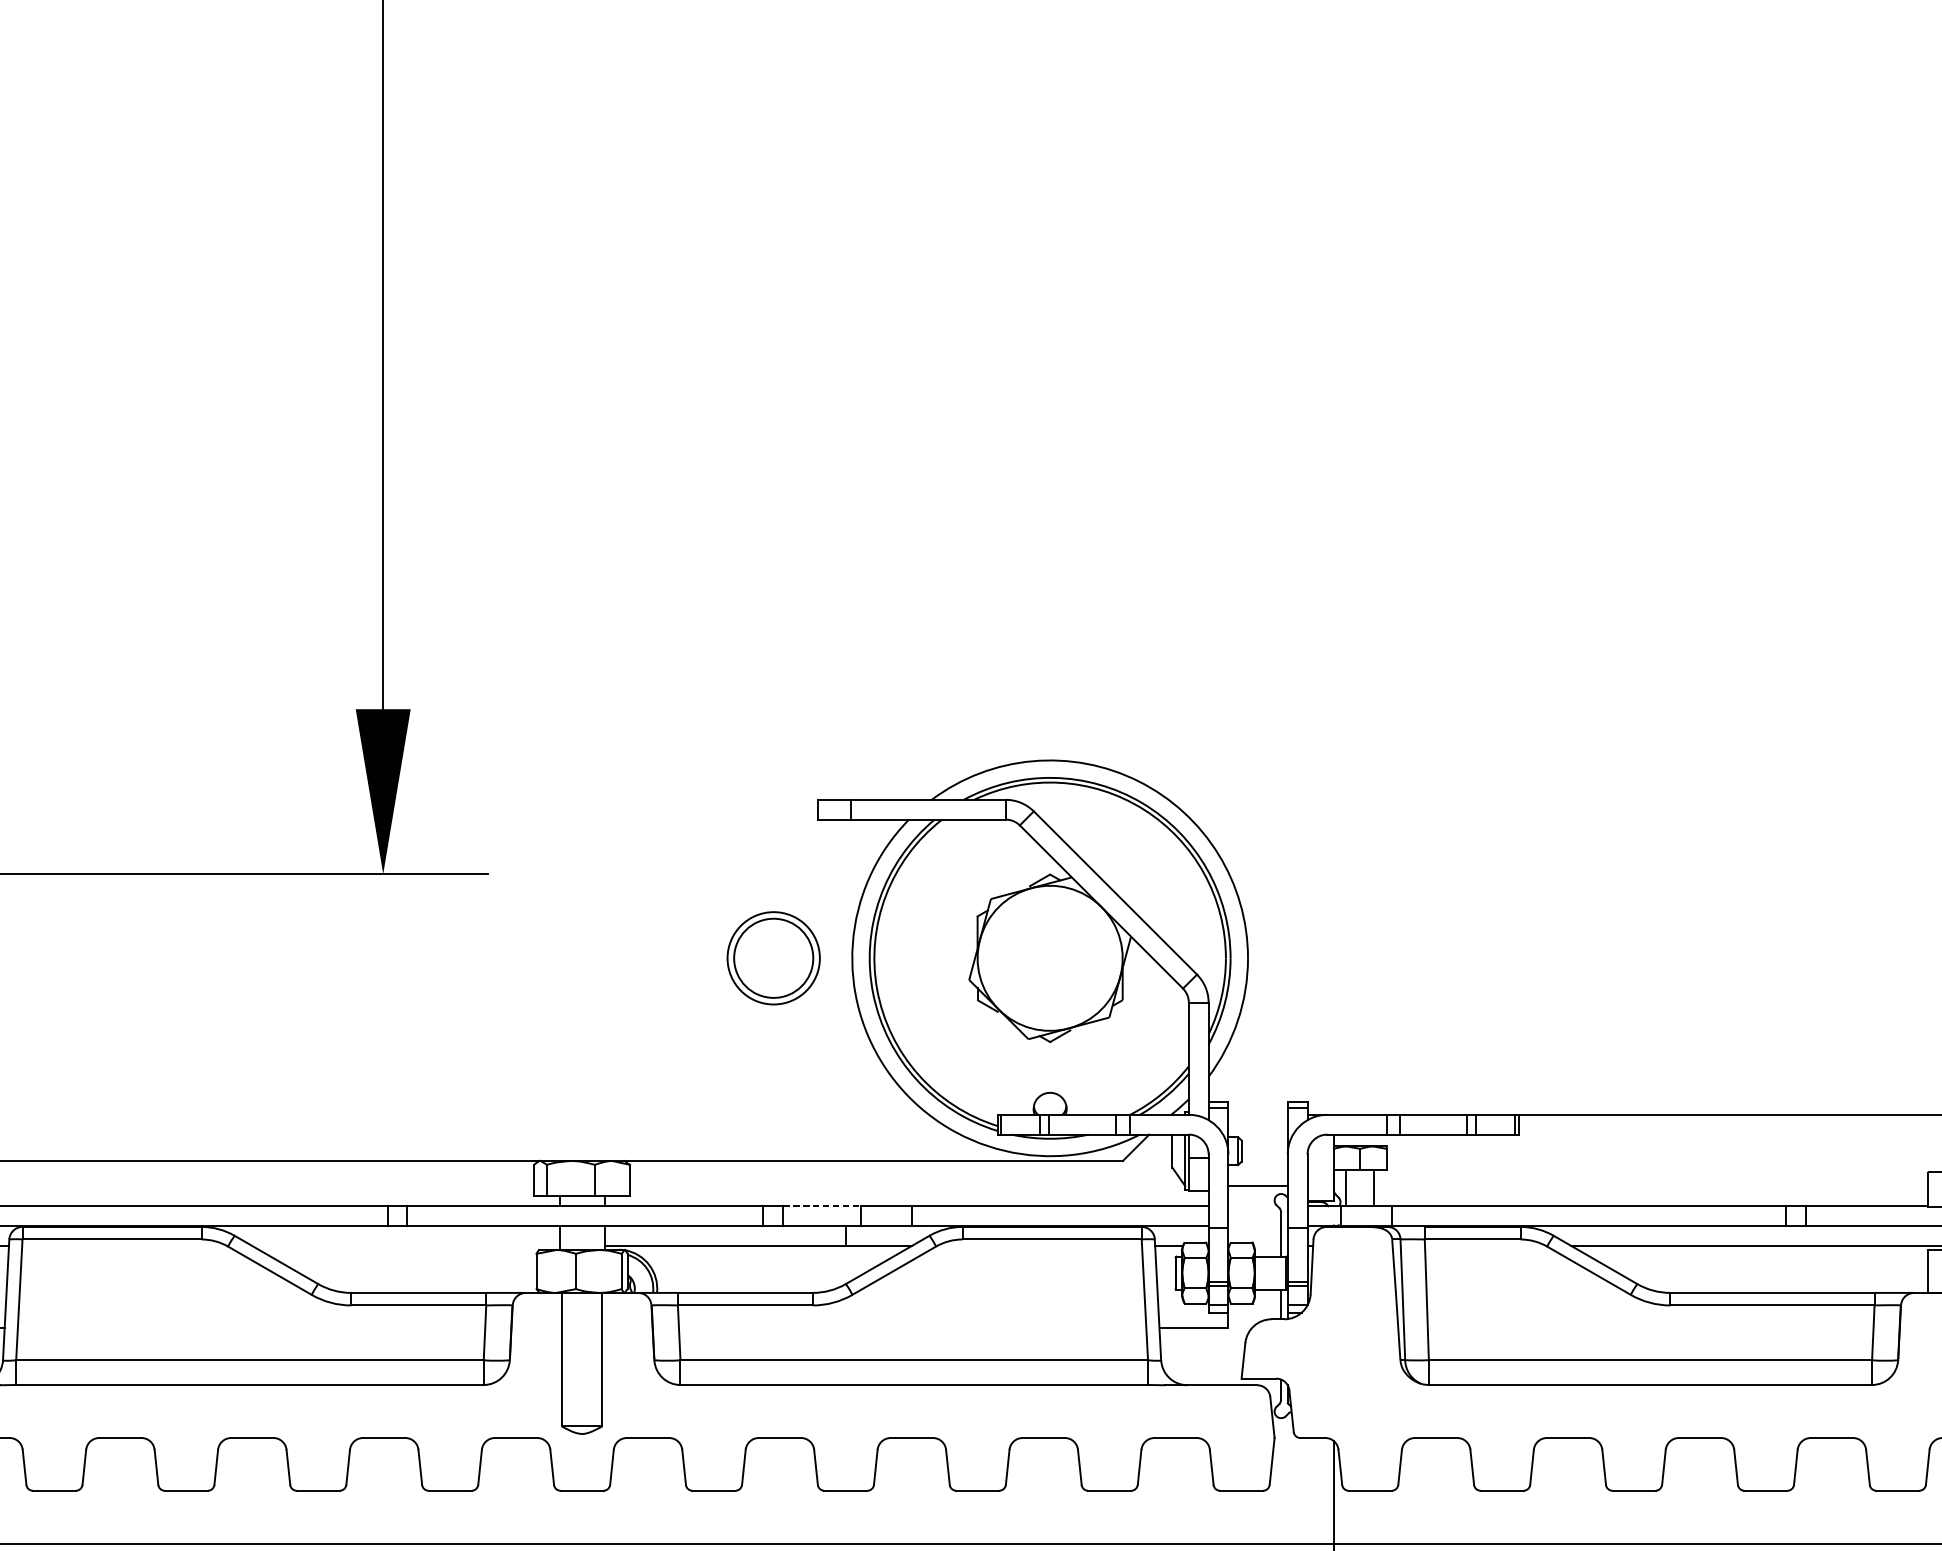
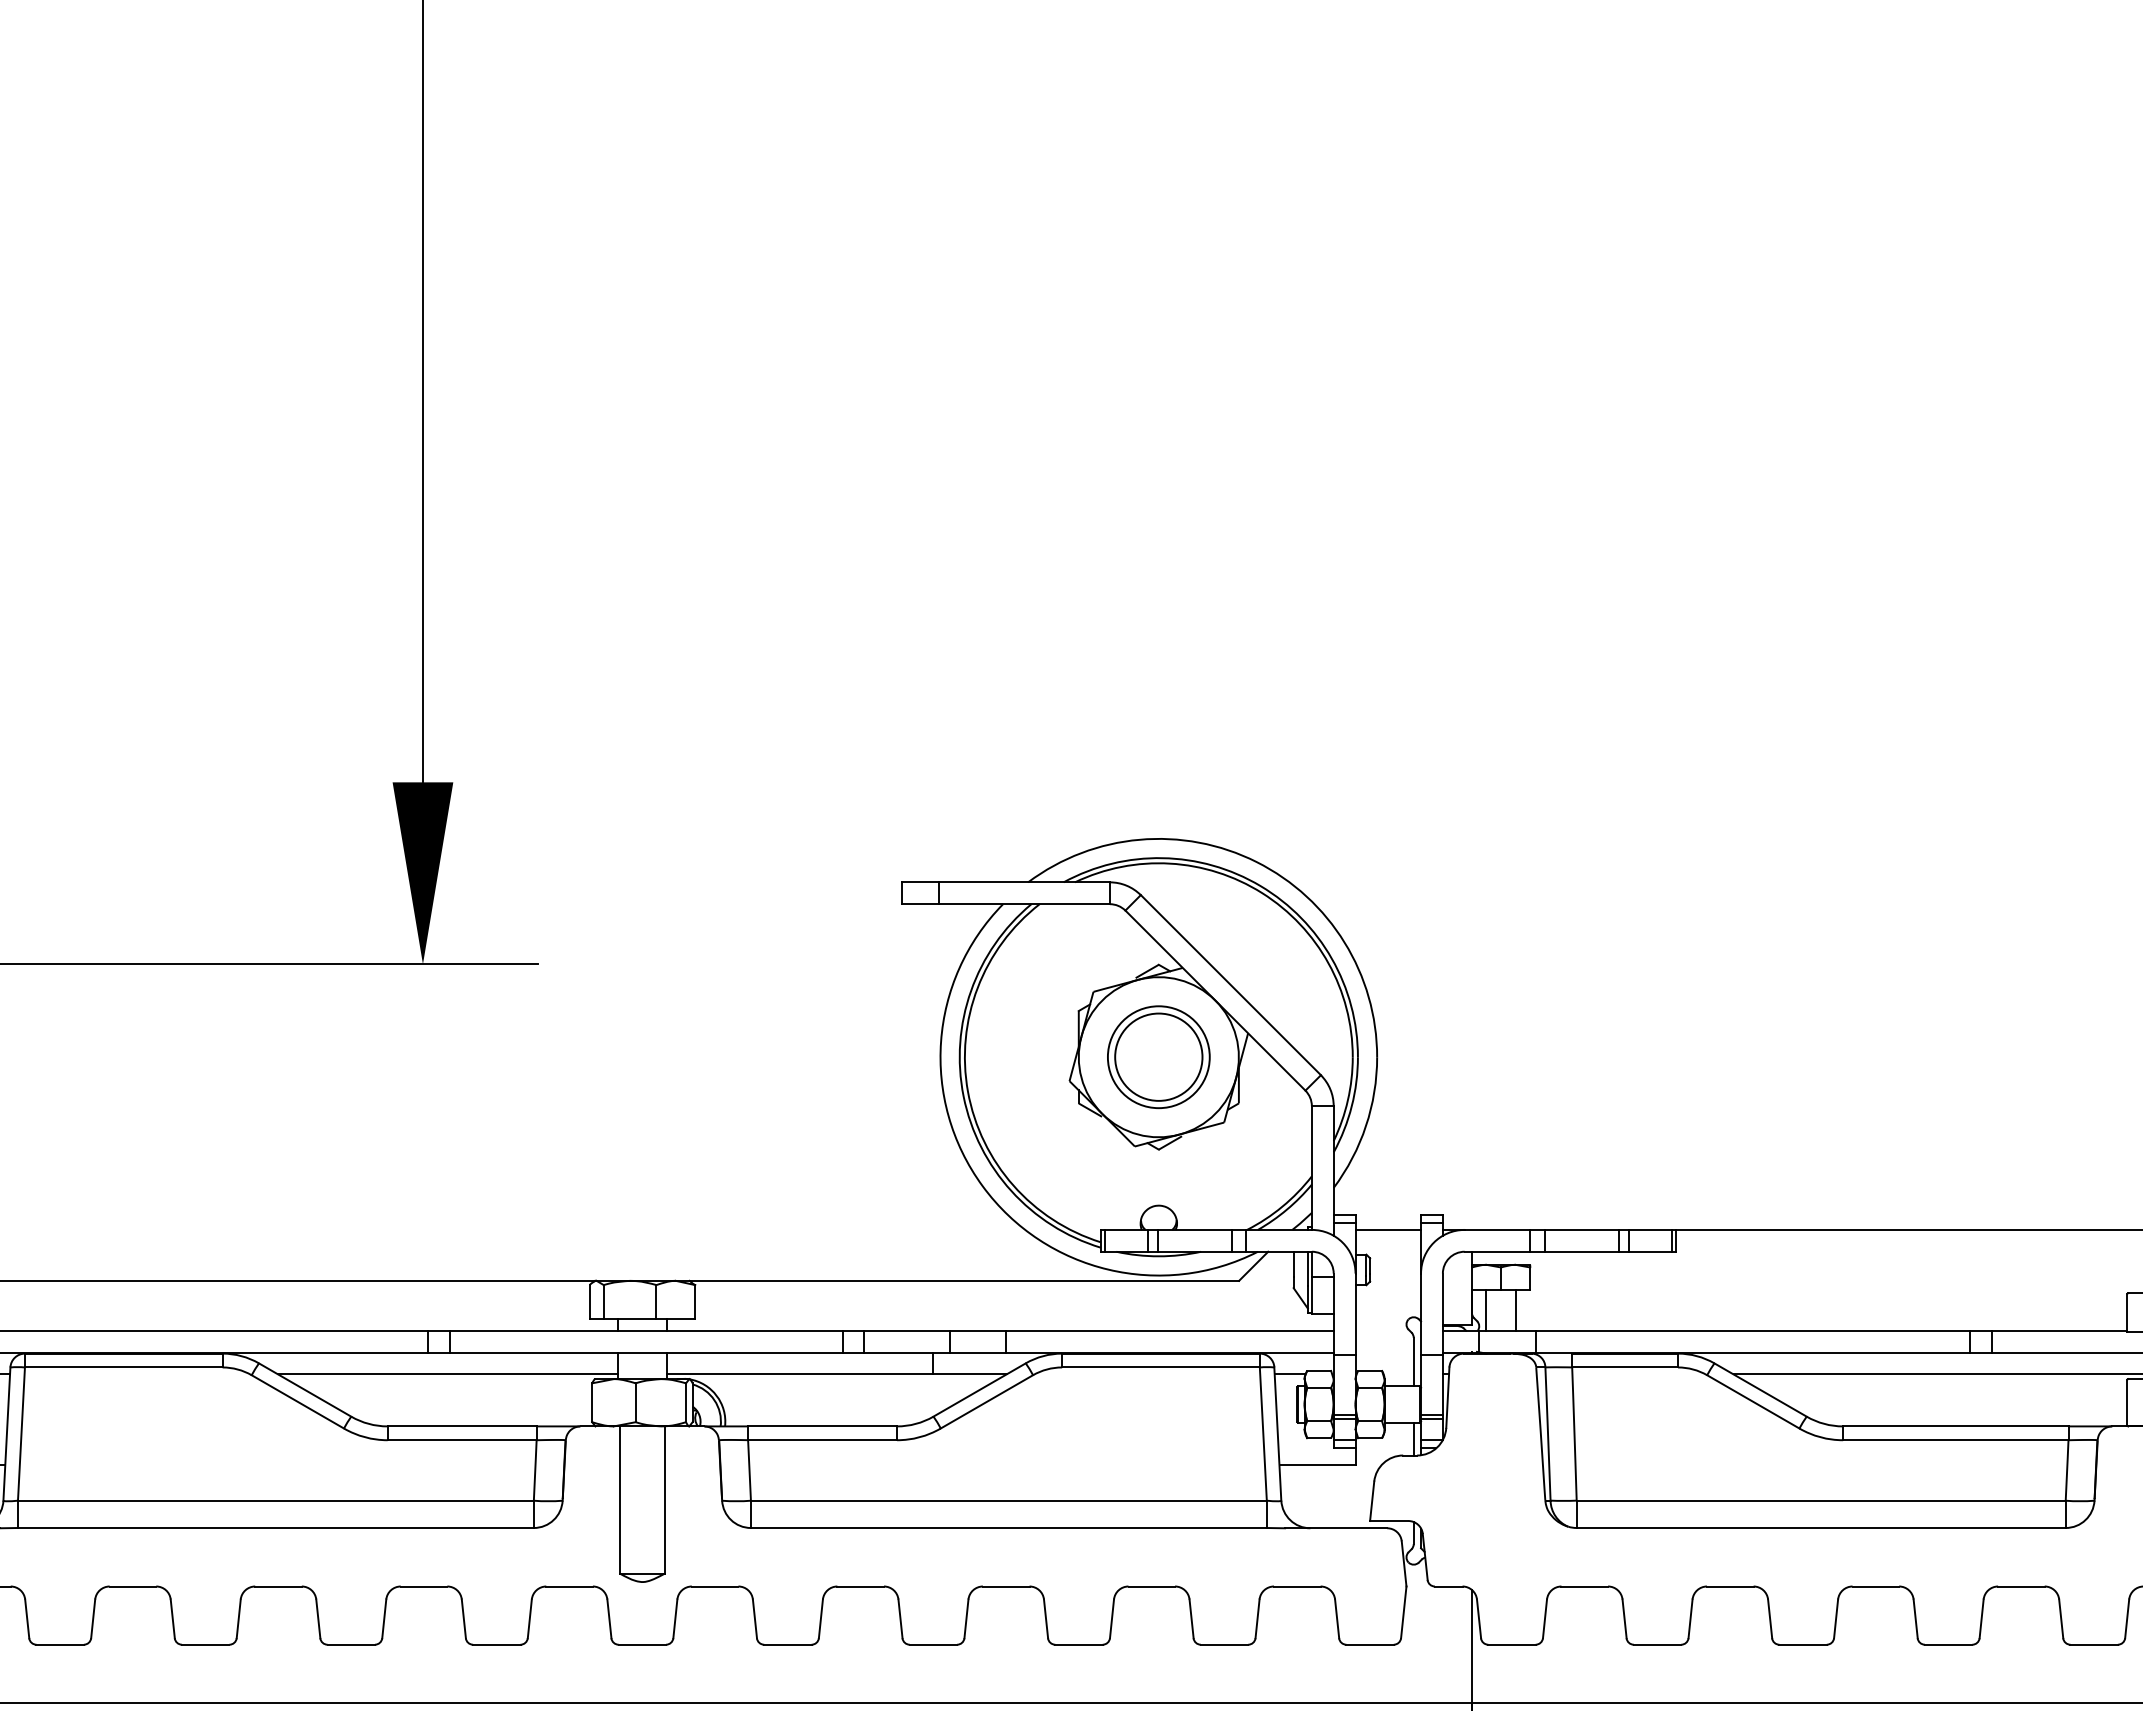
part: (773, 958) -> (1158, 1057), moved
line: (1258, 1186) -> (1388, 1229), moved
line: (822, 1205) -> (907, 1330), dashed -> solid
line: (405, 1245) -> (447, 1374), added

